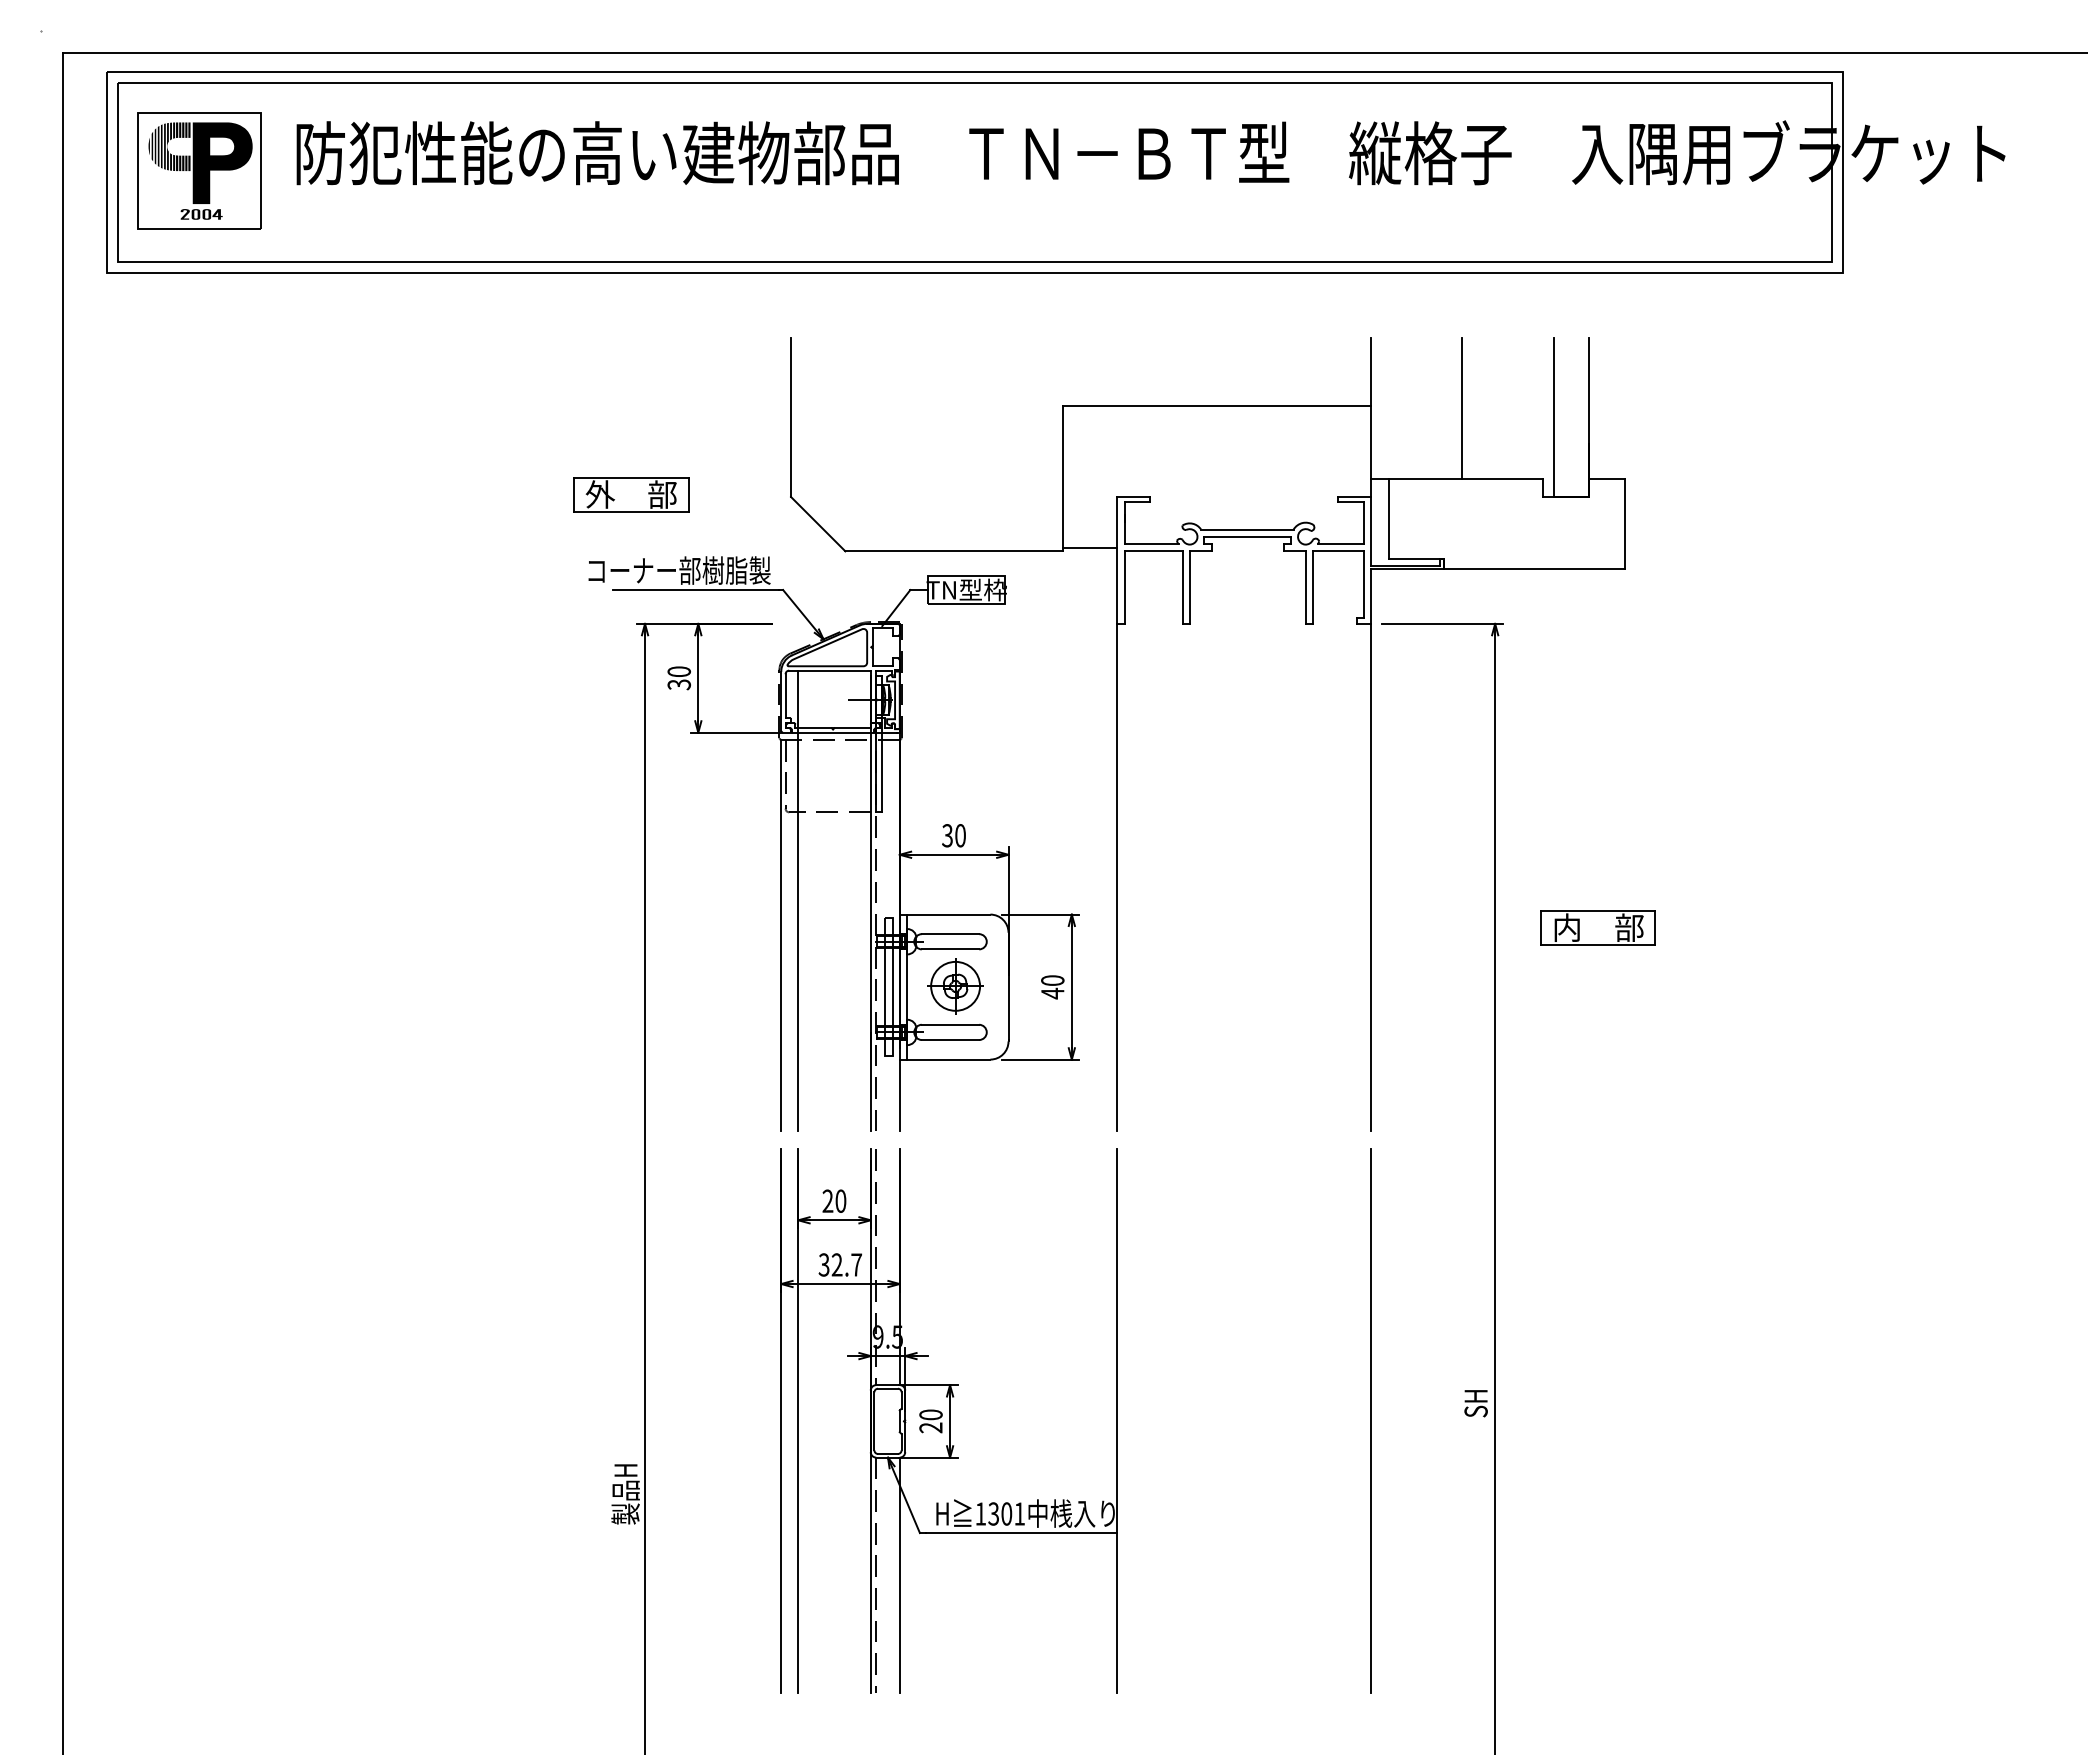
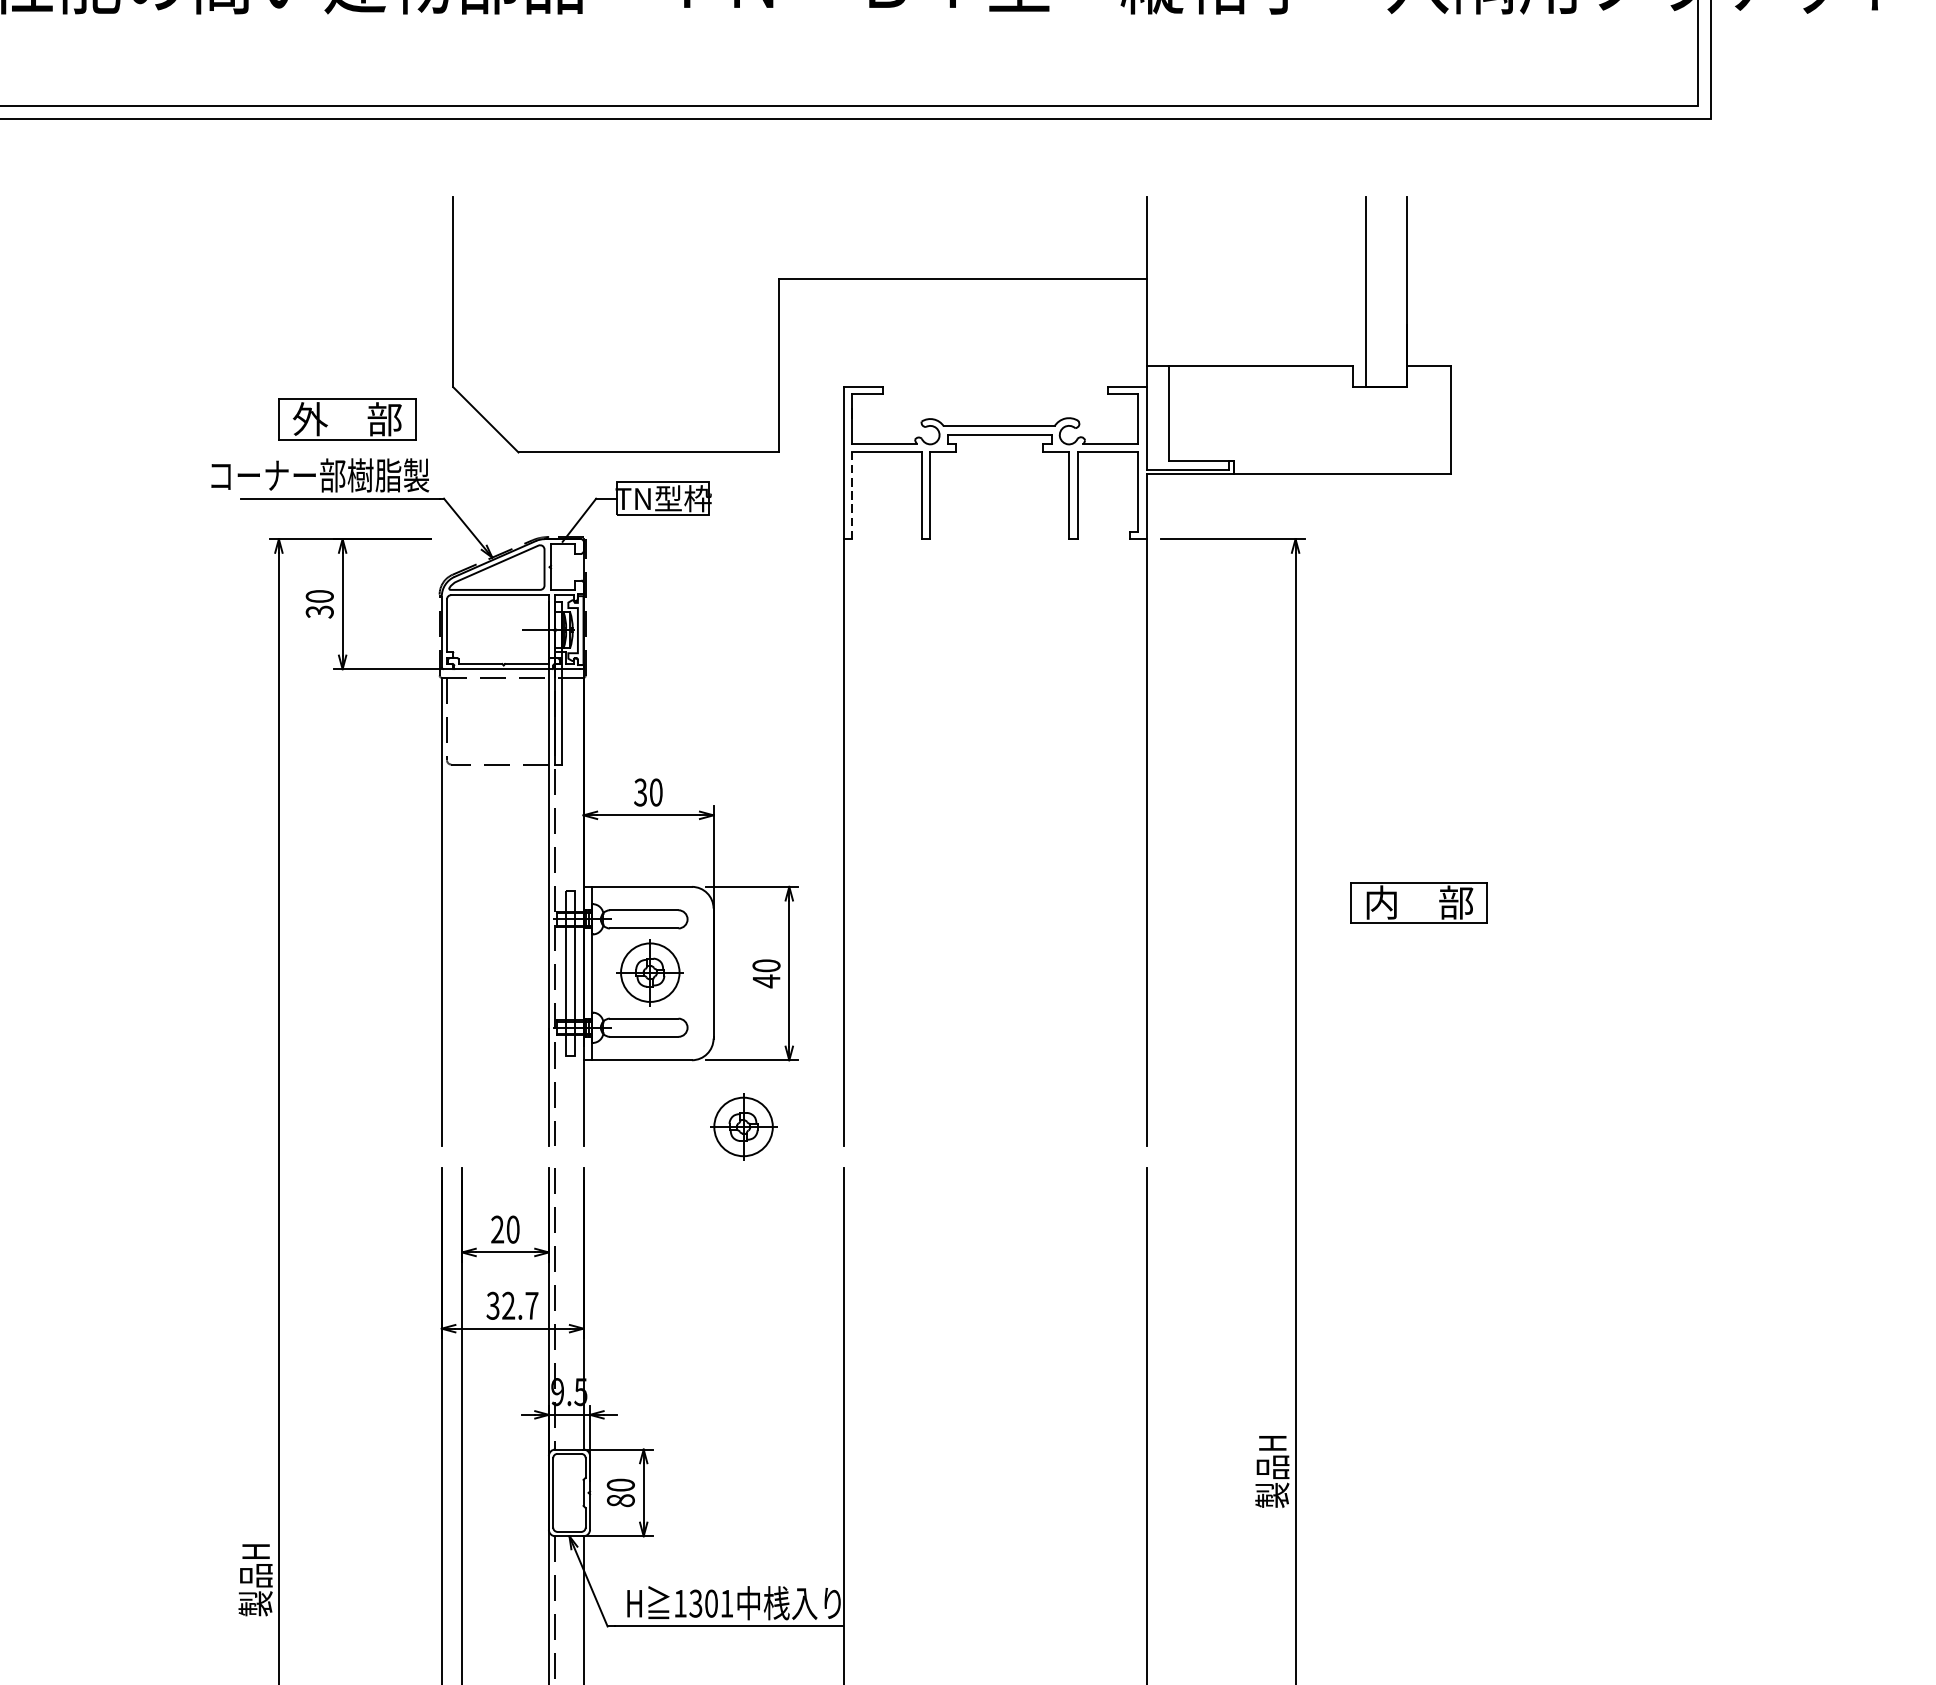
line: (1461, 407) -> (1255, 280), removed
part: (631, 494) -> (347, 419), moved
line: (1089, 547) -> (810, 447), removed
line: (1124, 587) -> (852, 495), solid -> dashed
line: (798, 900) -> (462, 870), removed
part: (1033, 1115) -> (743, 1127), added
text: (1475, 1403) -> (1272, 1471), SH -> 製品H
text: (930, 1427) -> (620, 1500), 20 -> 80

